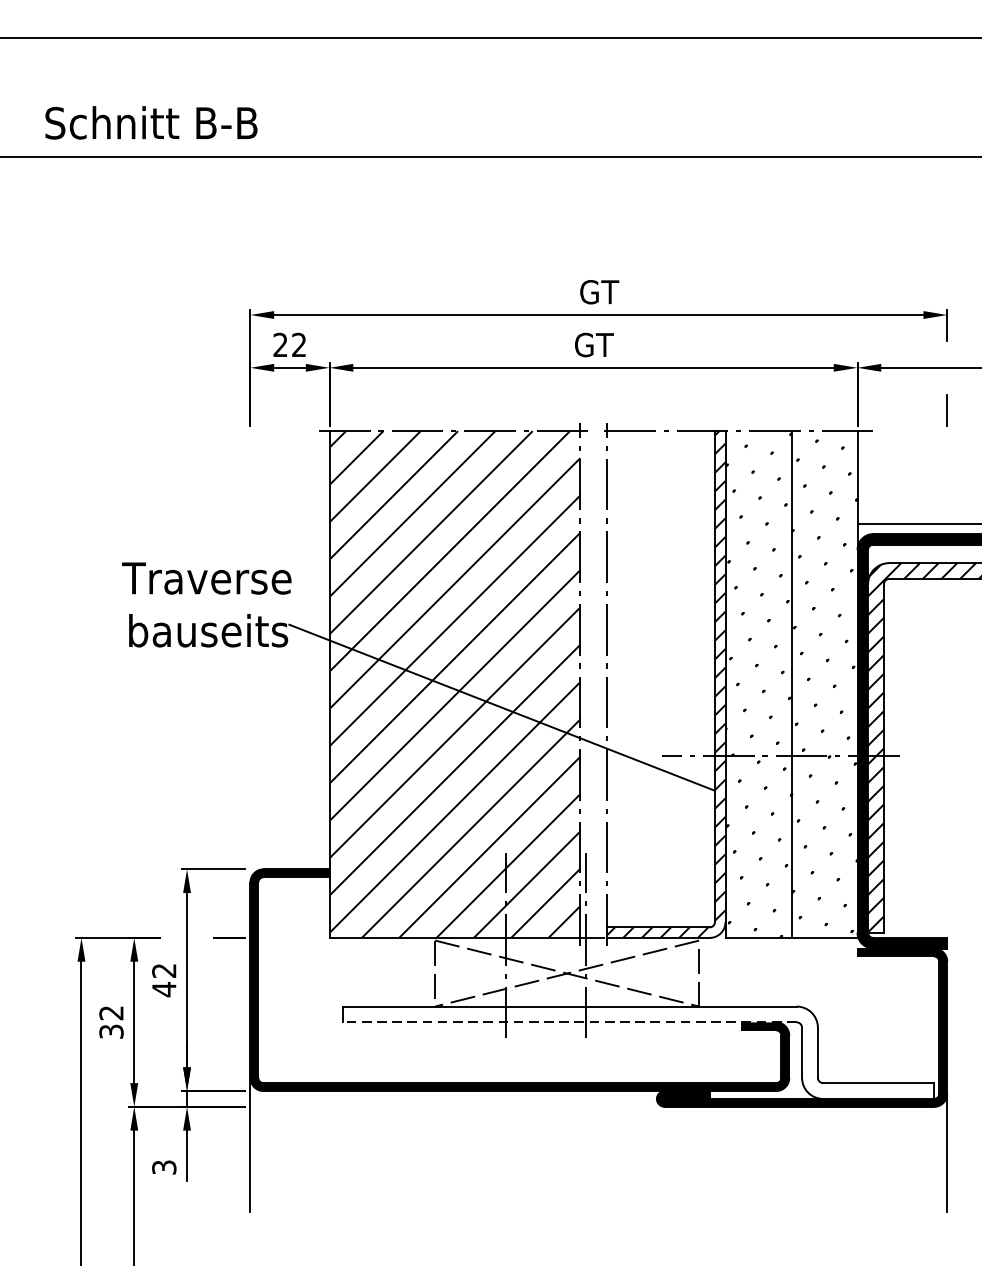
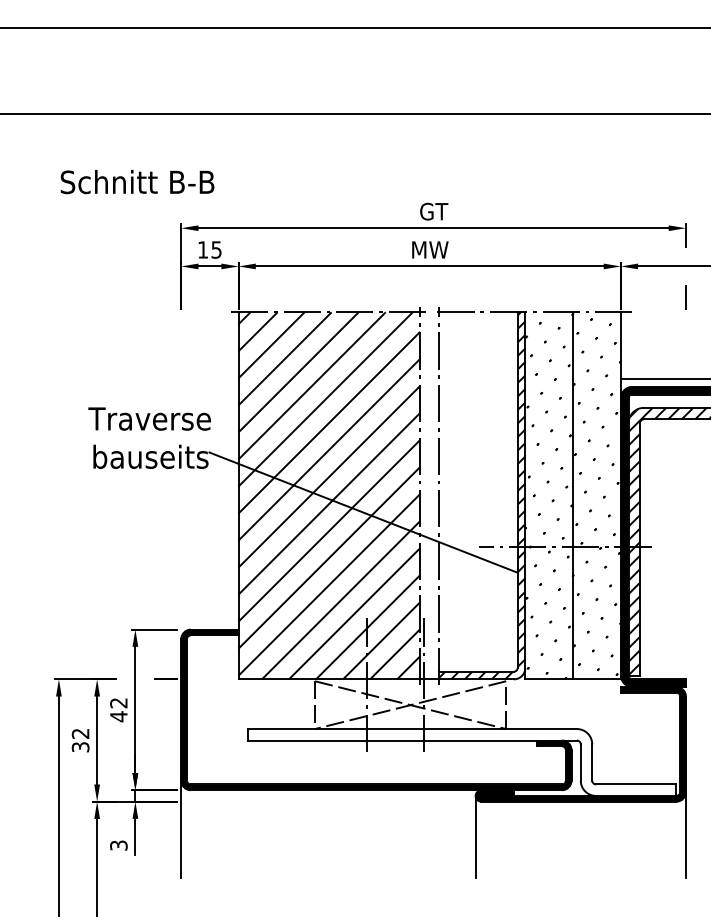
text: (151, 123) -> (137, 182), moved
text: (289, 344) -> (209, 249), 22 -> 15
text: (594, 344) -> (430, 249), GT -> MW
line: (569, 1022) -> (412, 740), dashed -> solid
line: (656, 1154) -> (475, 836), added

